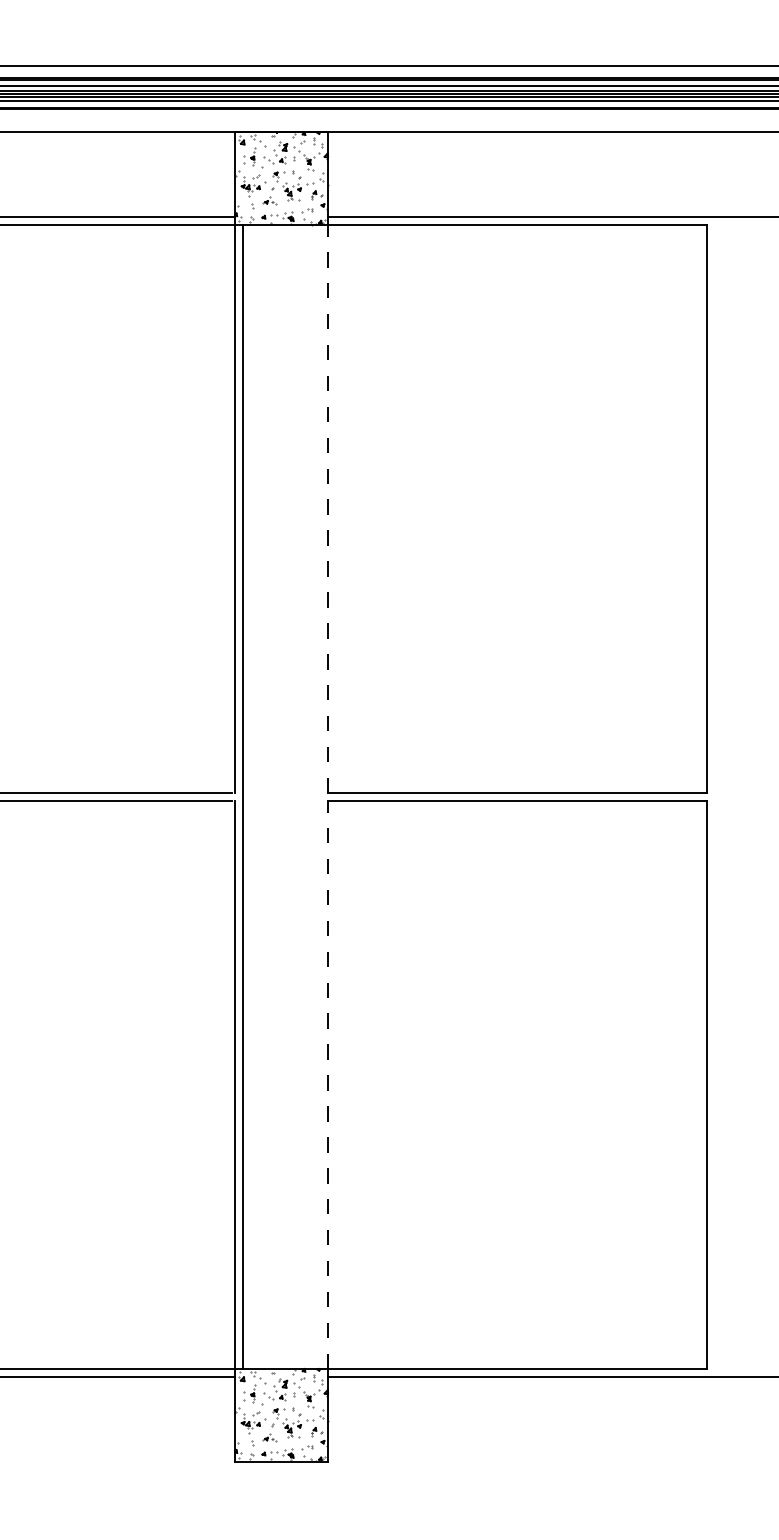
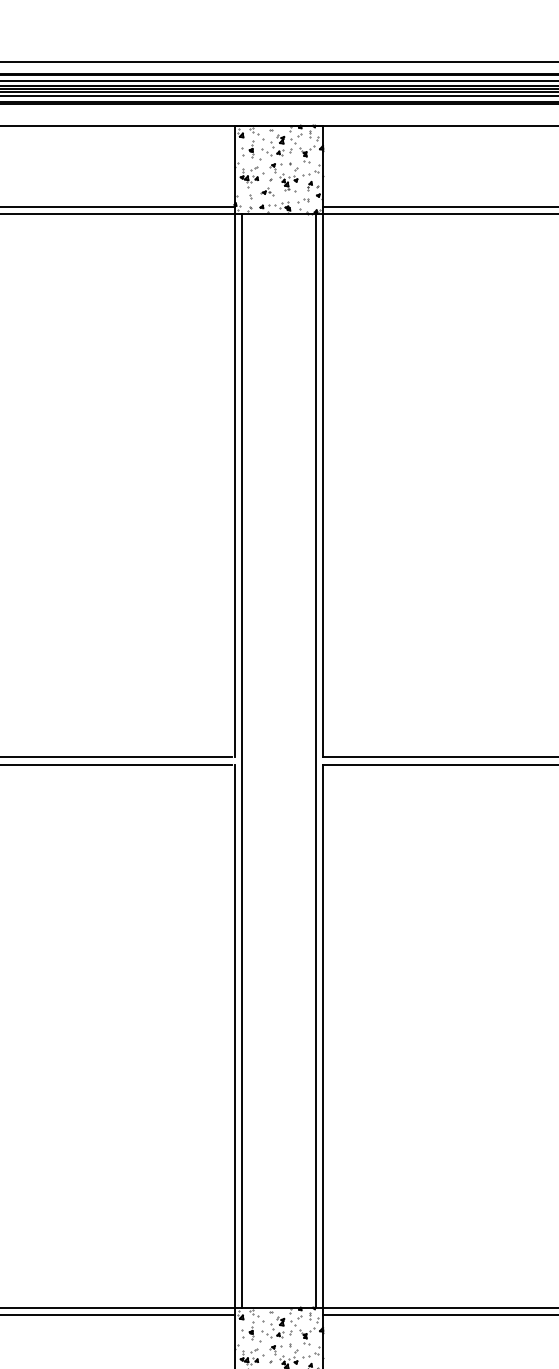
line: (328, 508) -> (323, 485), dashed -> solid
line: (320, 797) -> (316, 761), added
line: (328, 1084) -> (323, 1035), dashed -> solid

